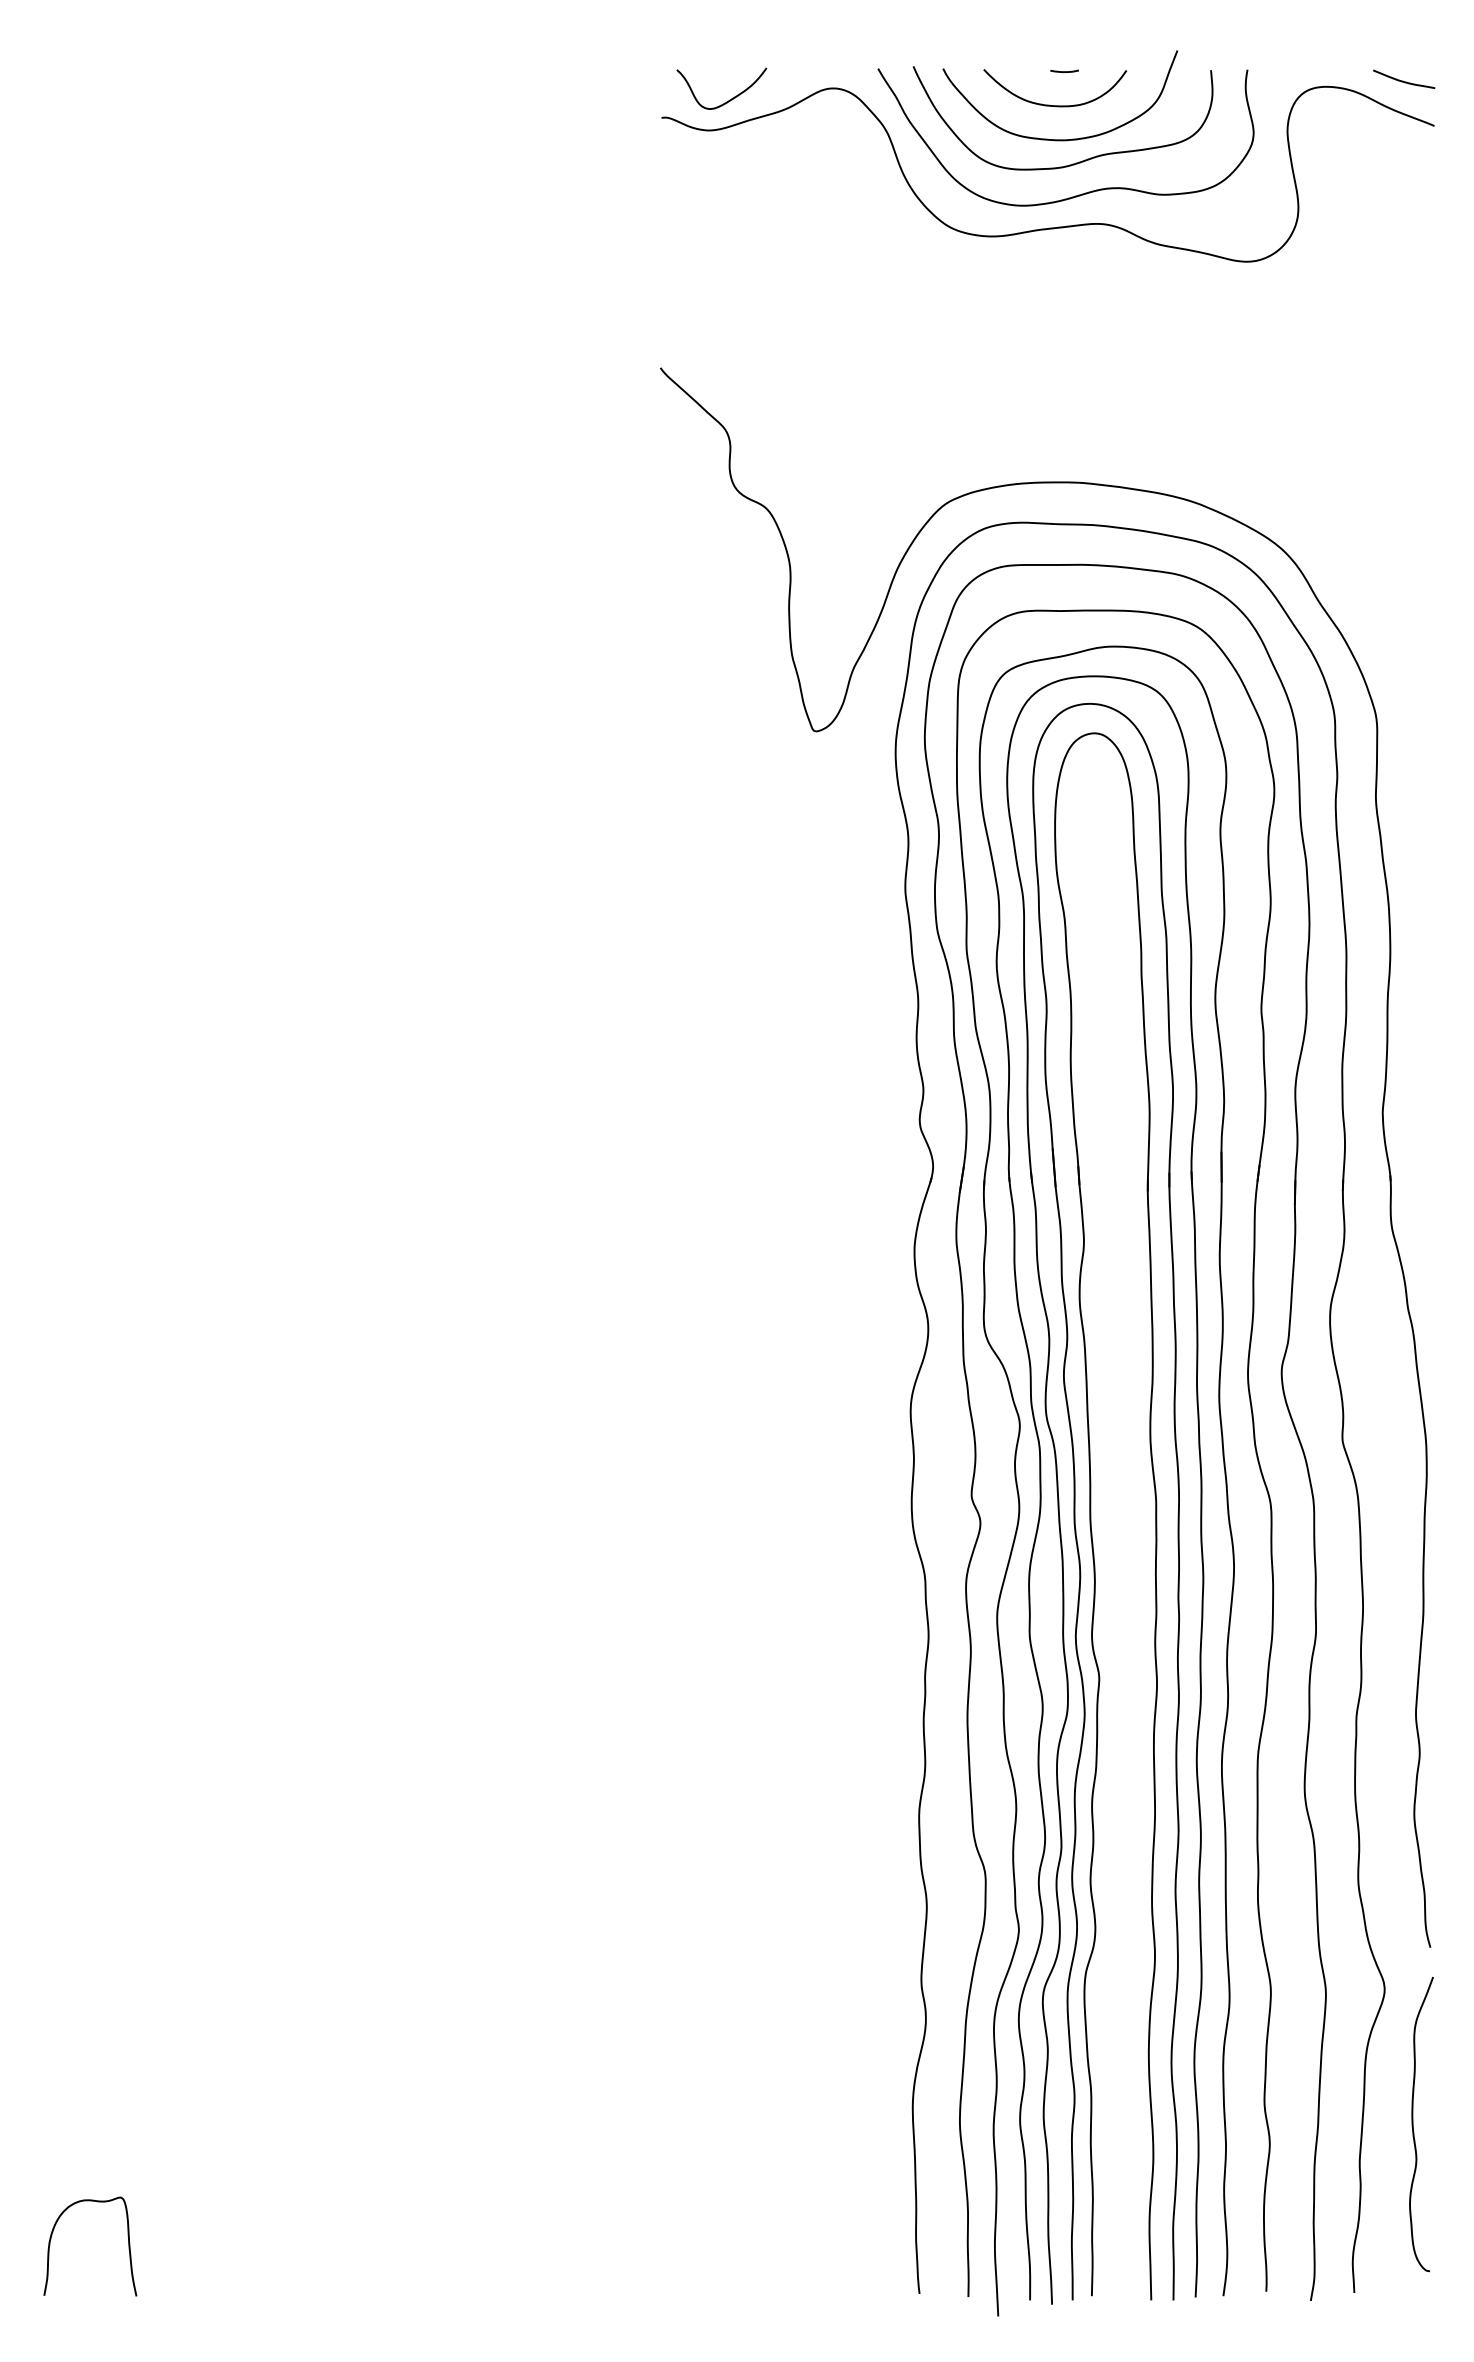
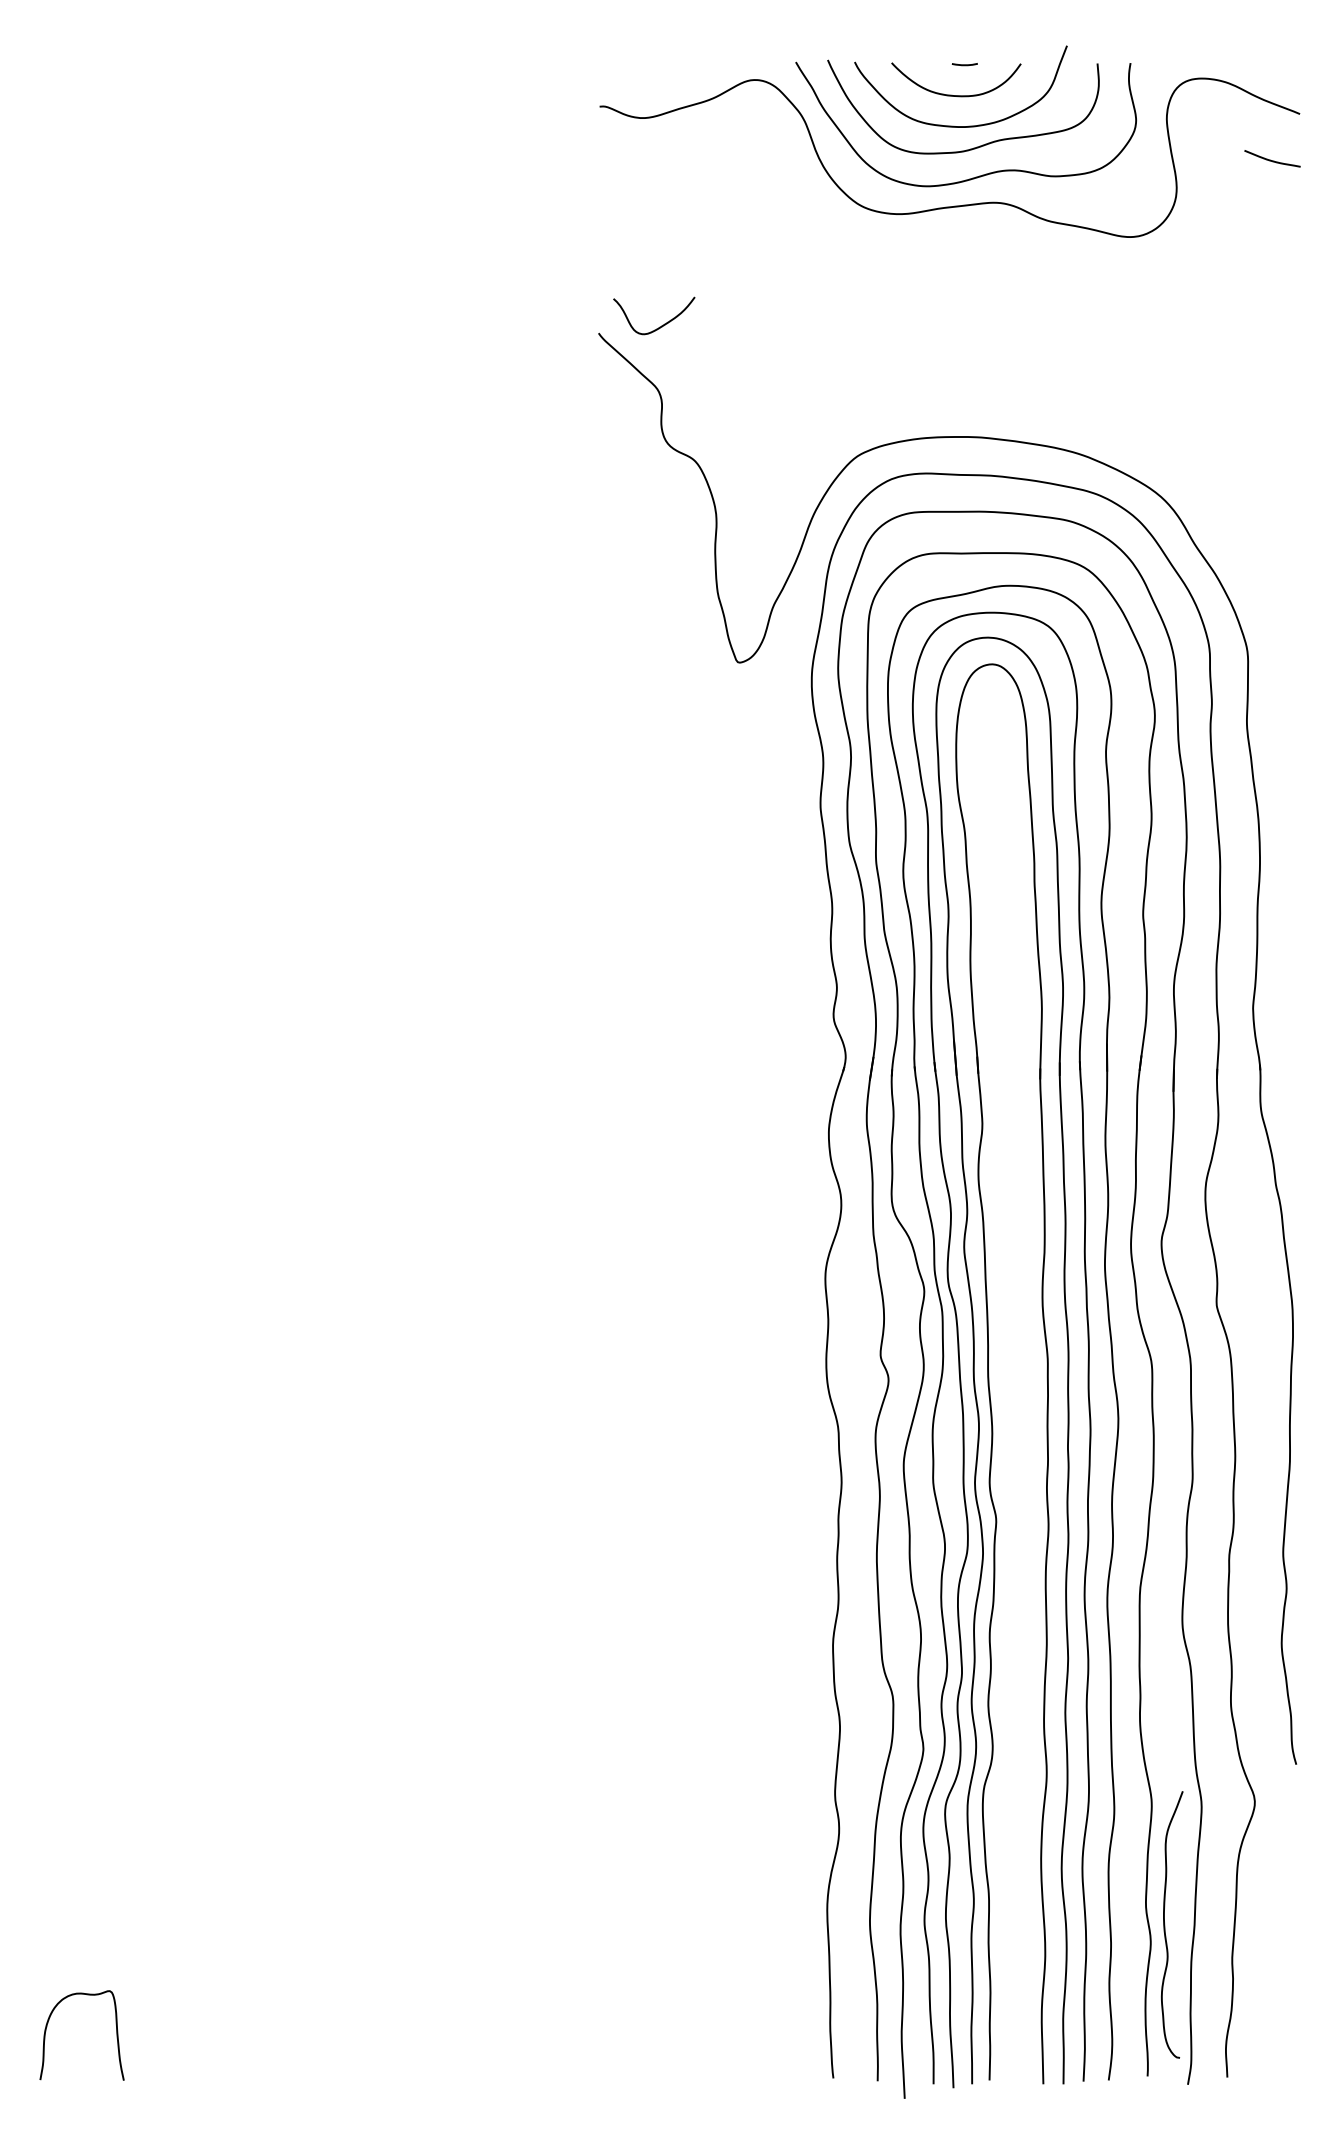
curve: (1403, 80) -> (1271, 159), moved
curve: (729, 99) -> (661, 325), moved
curve: (1413, 2124) -> (1164, 1924), moved

